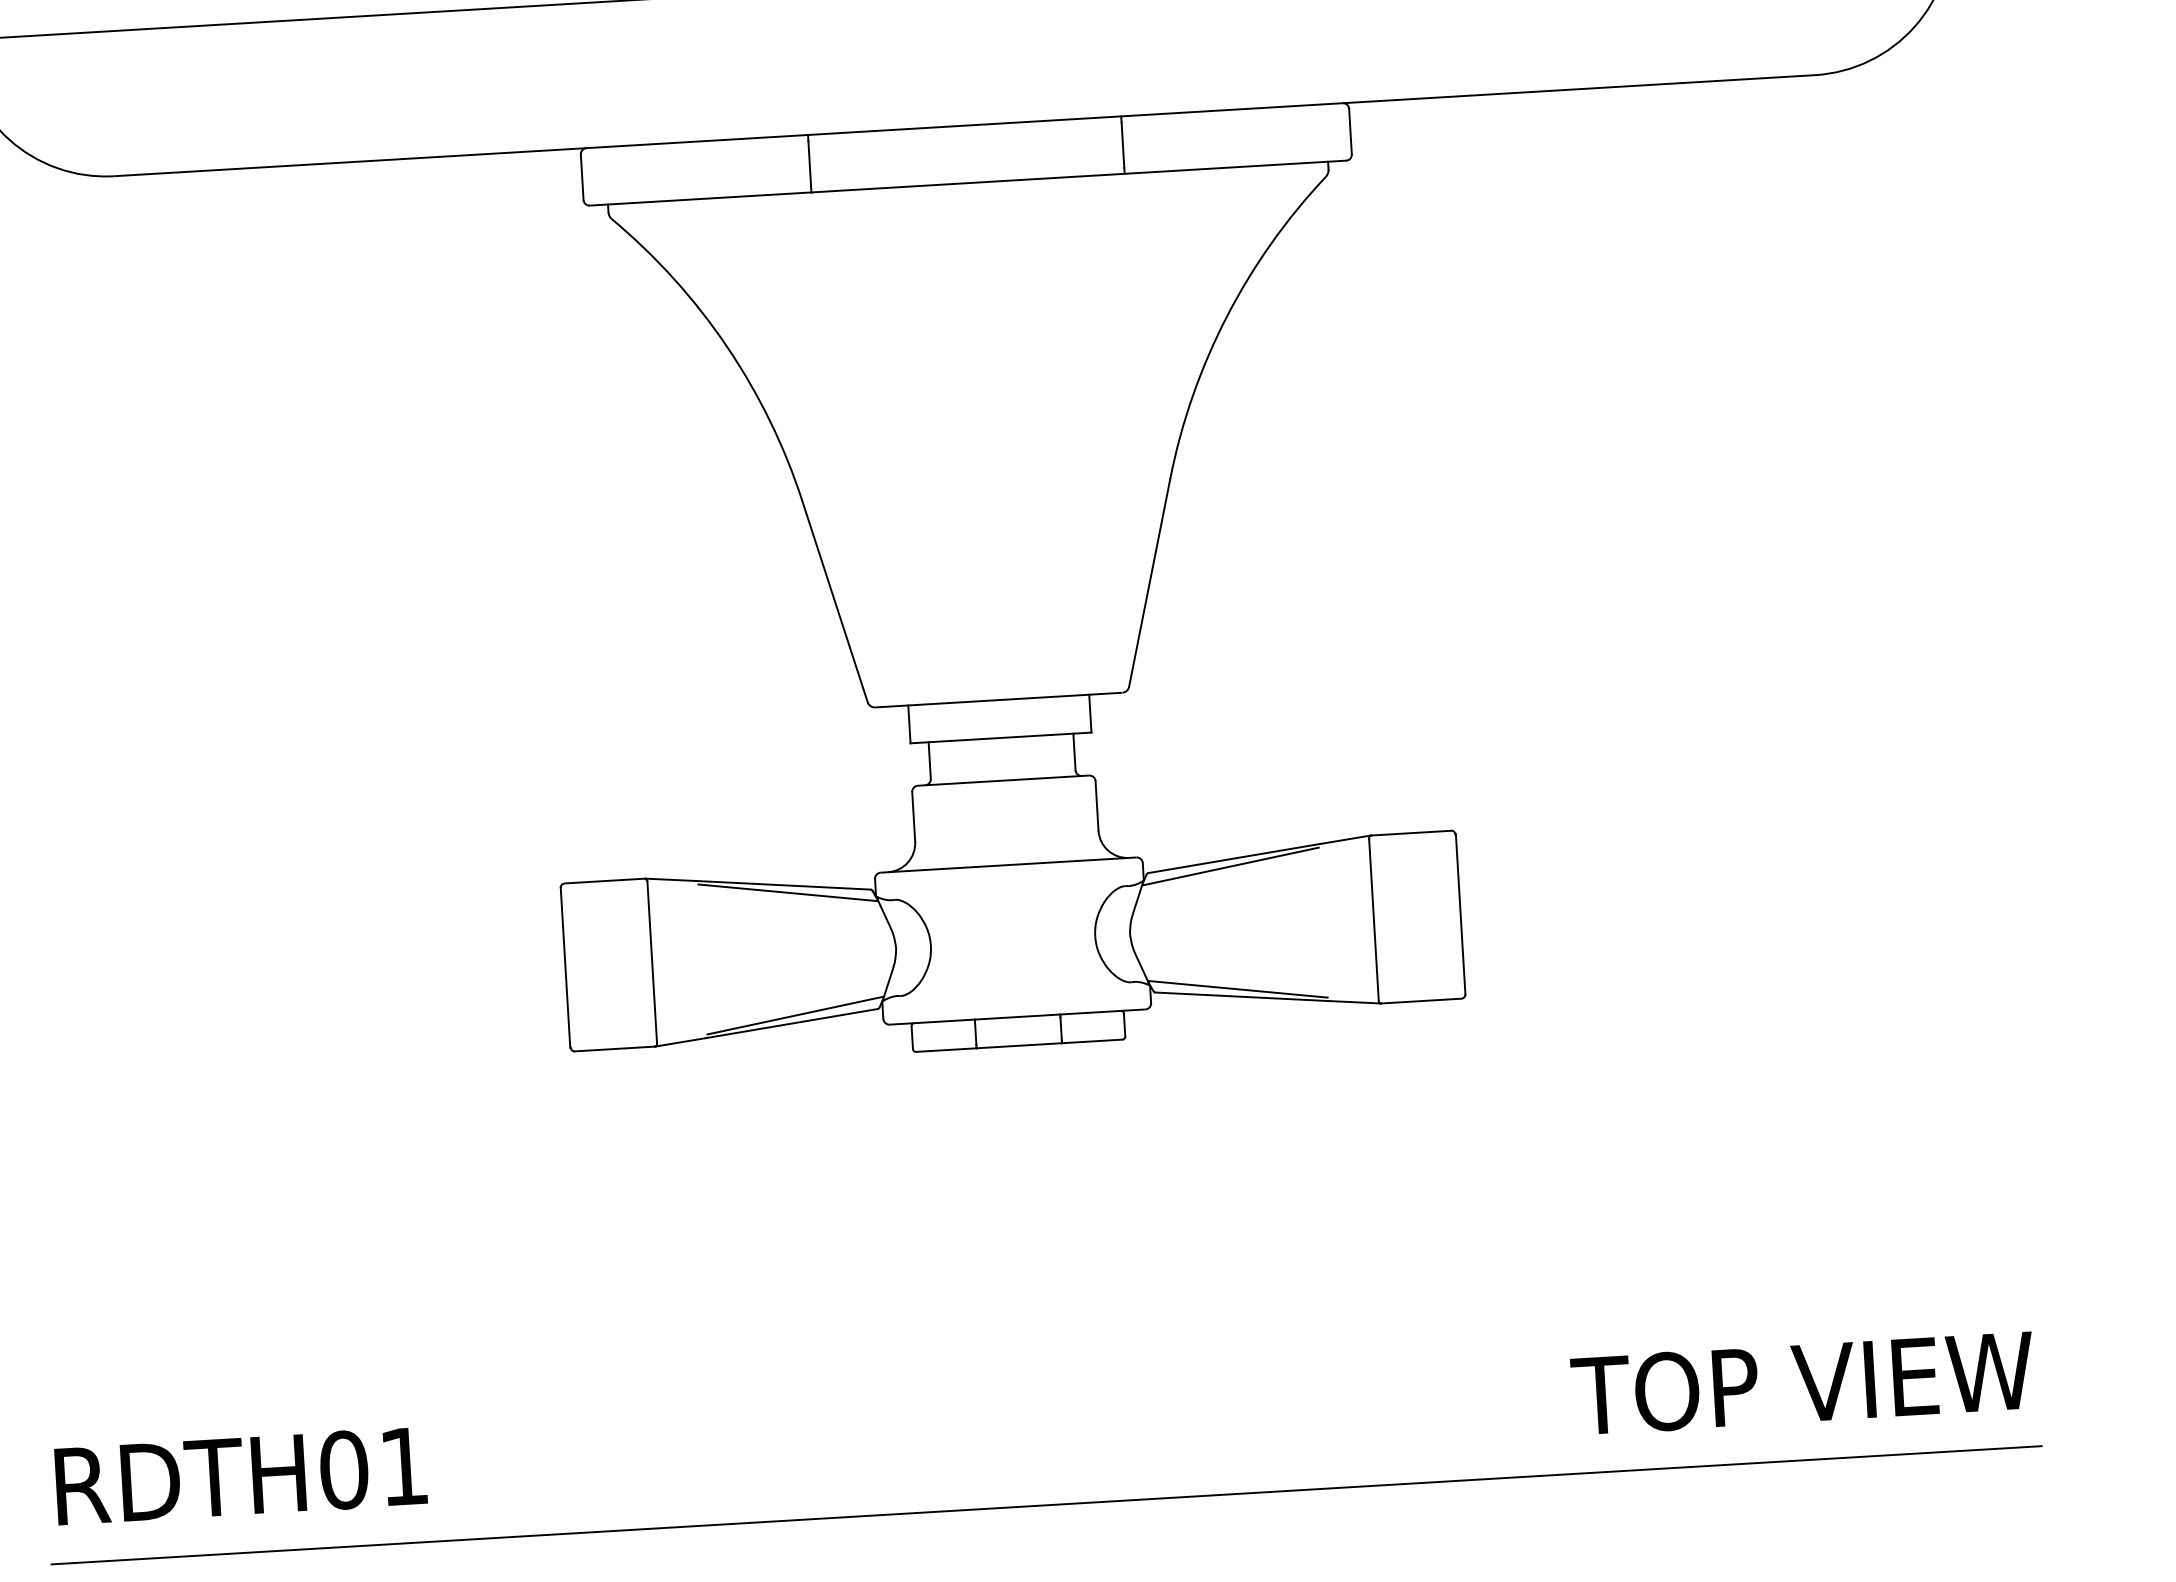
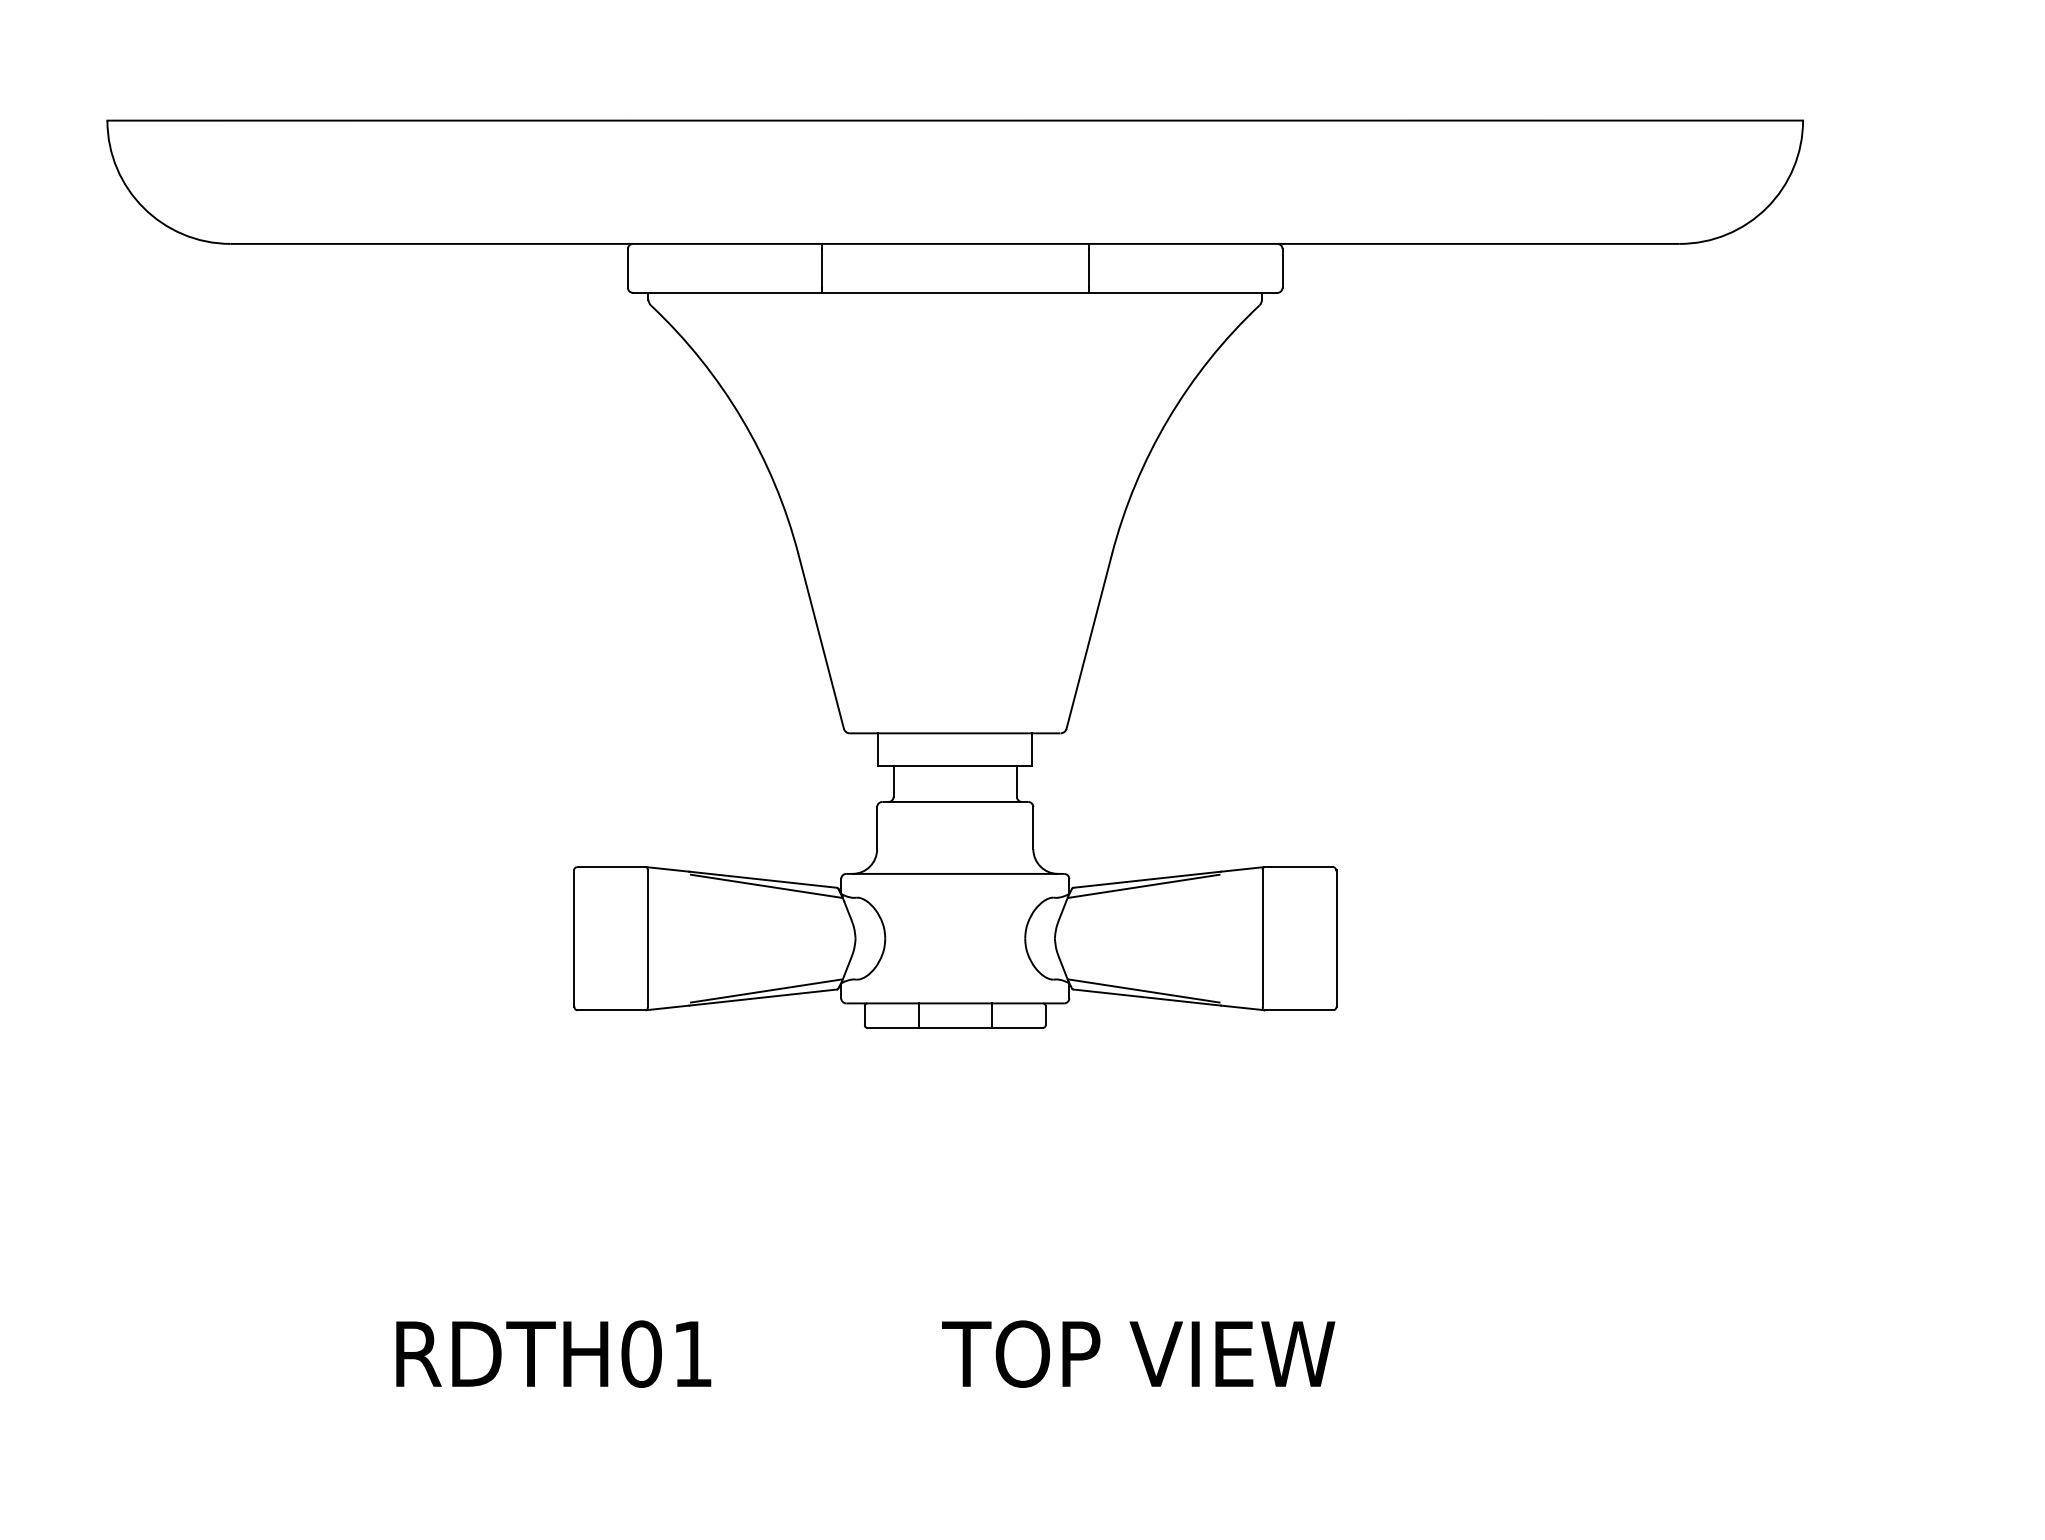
text: (1802, 1382) -> (1138, 1353), moved
text: (240, 1475) -> (553, 1353), moved
line: (1046, 1505) -> (955, 1419), removed

